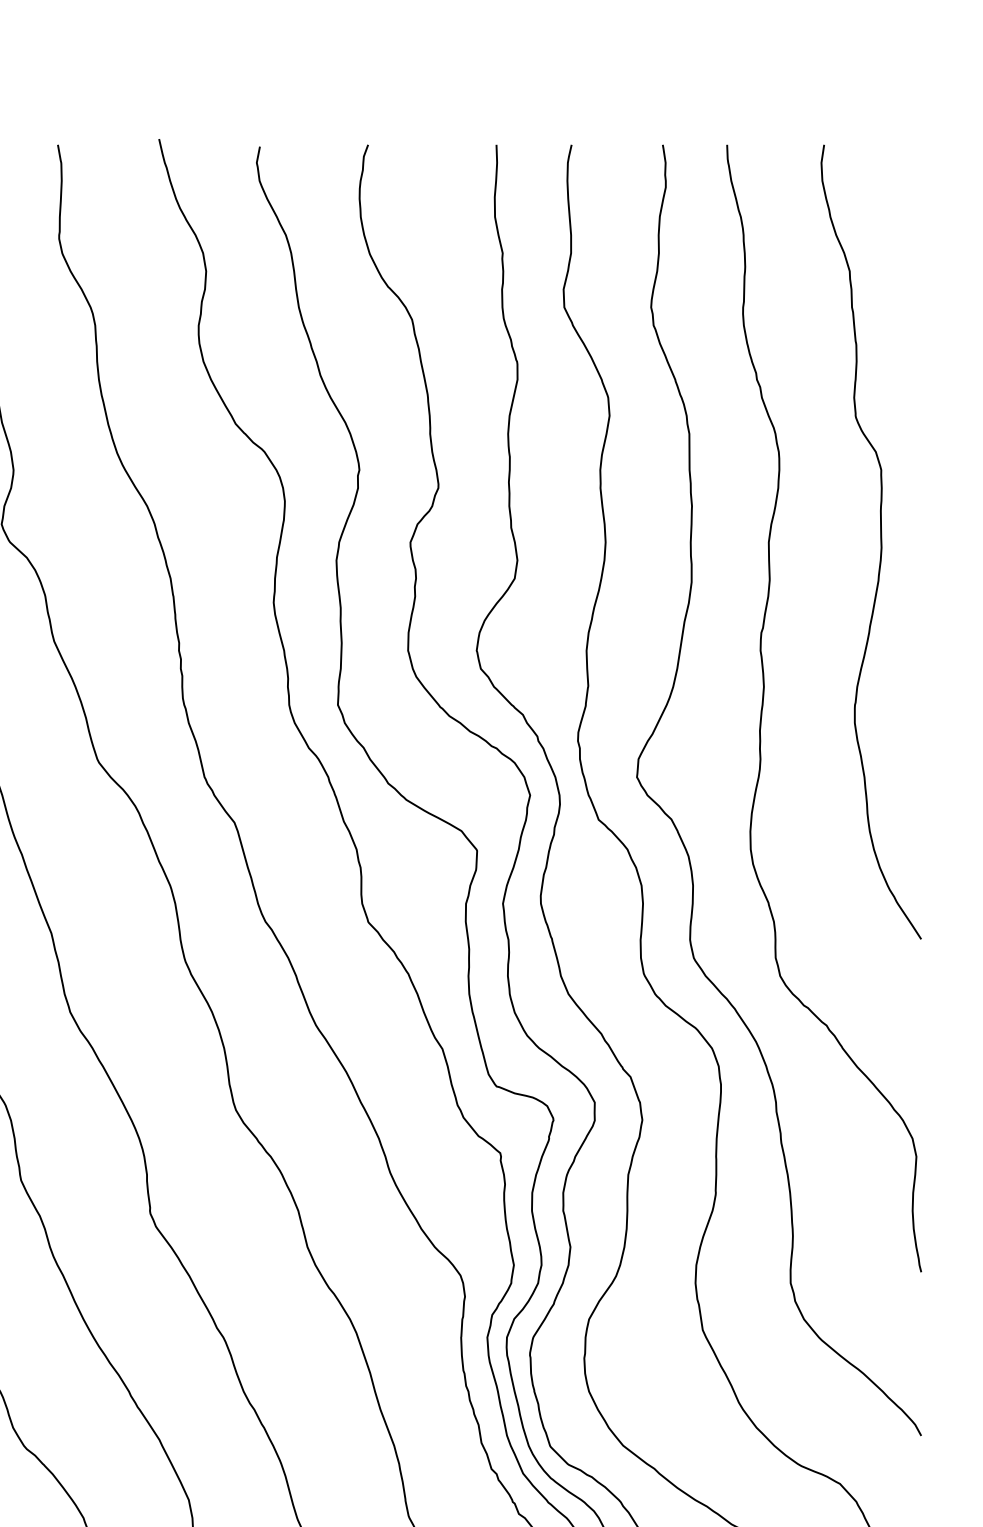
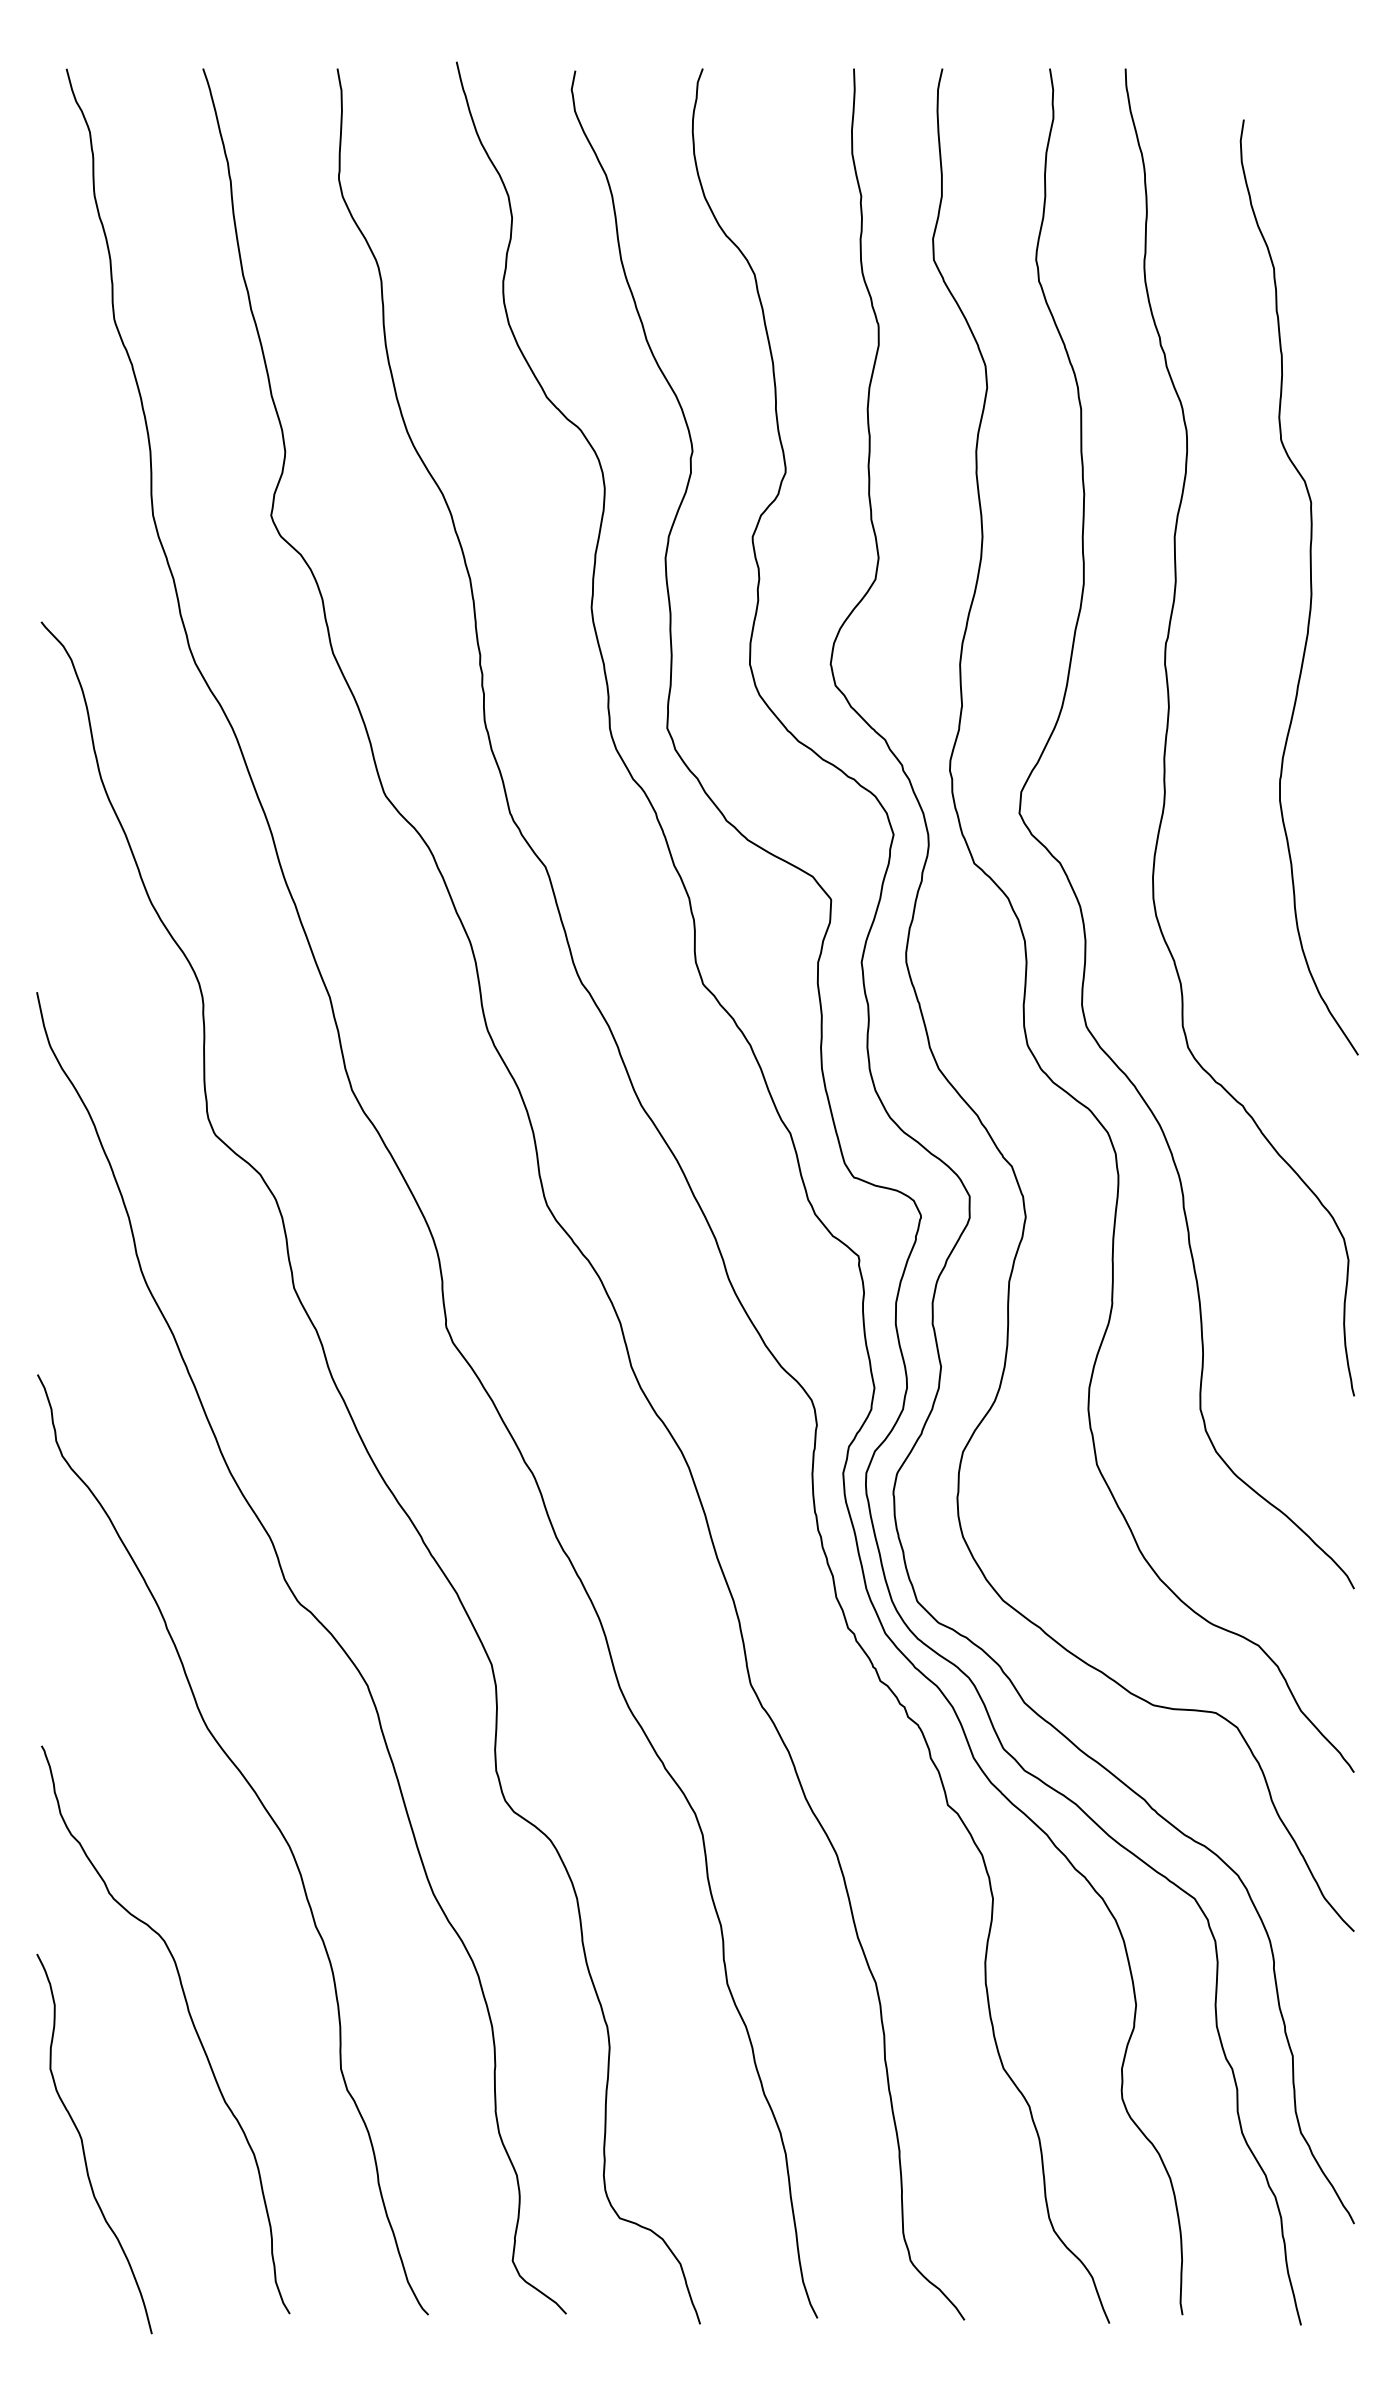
curve: (880, 542) -> (1310, 587), moved

